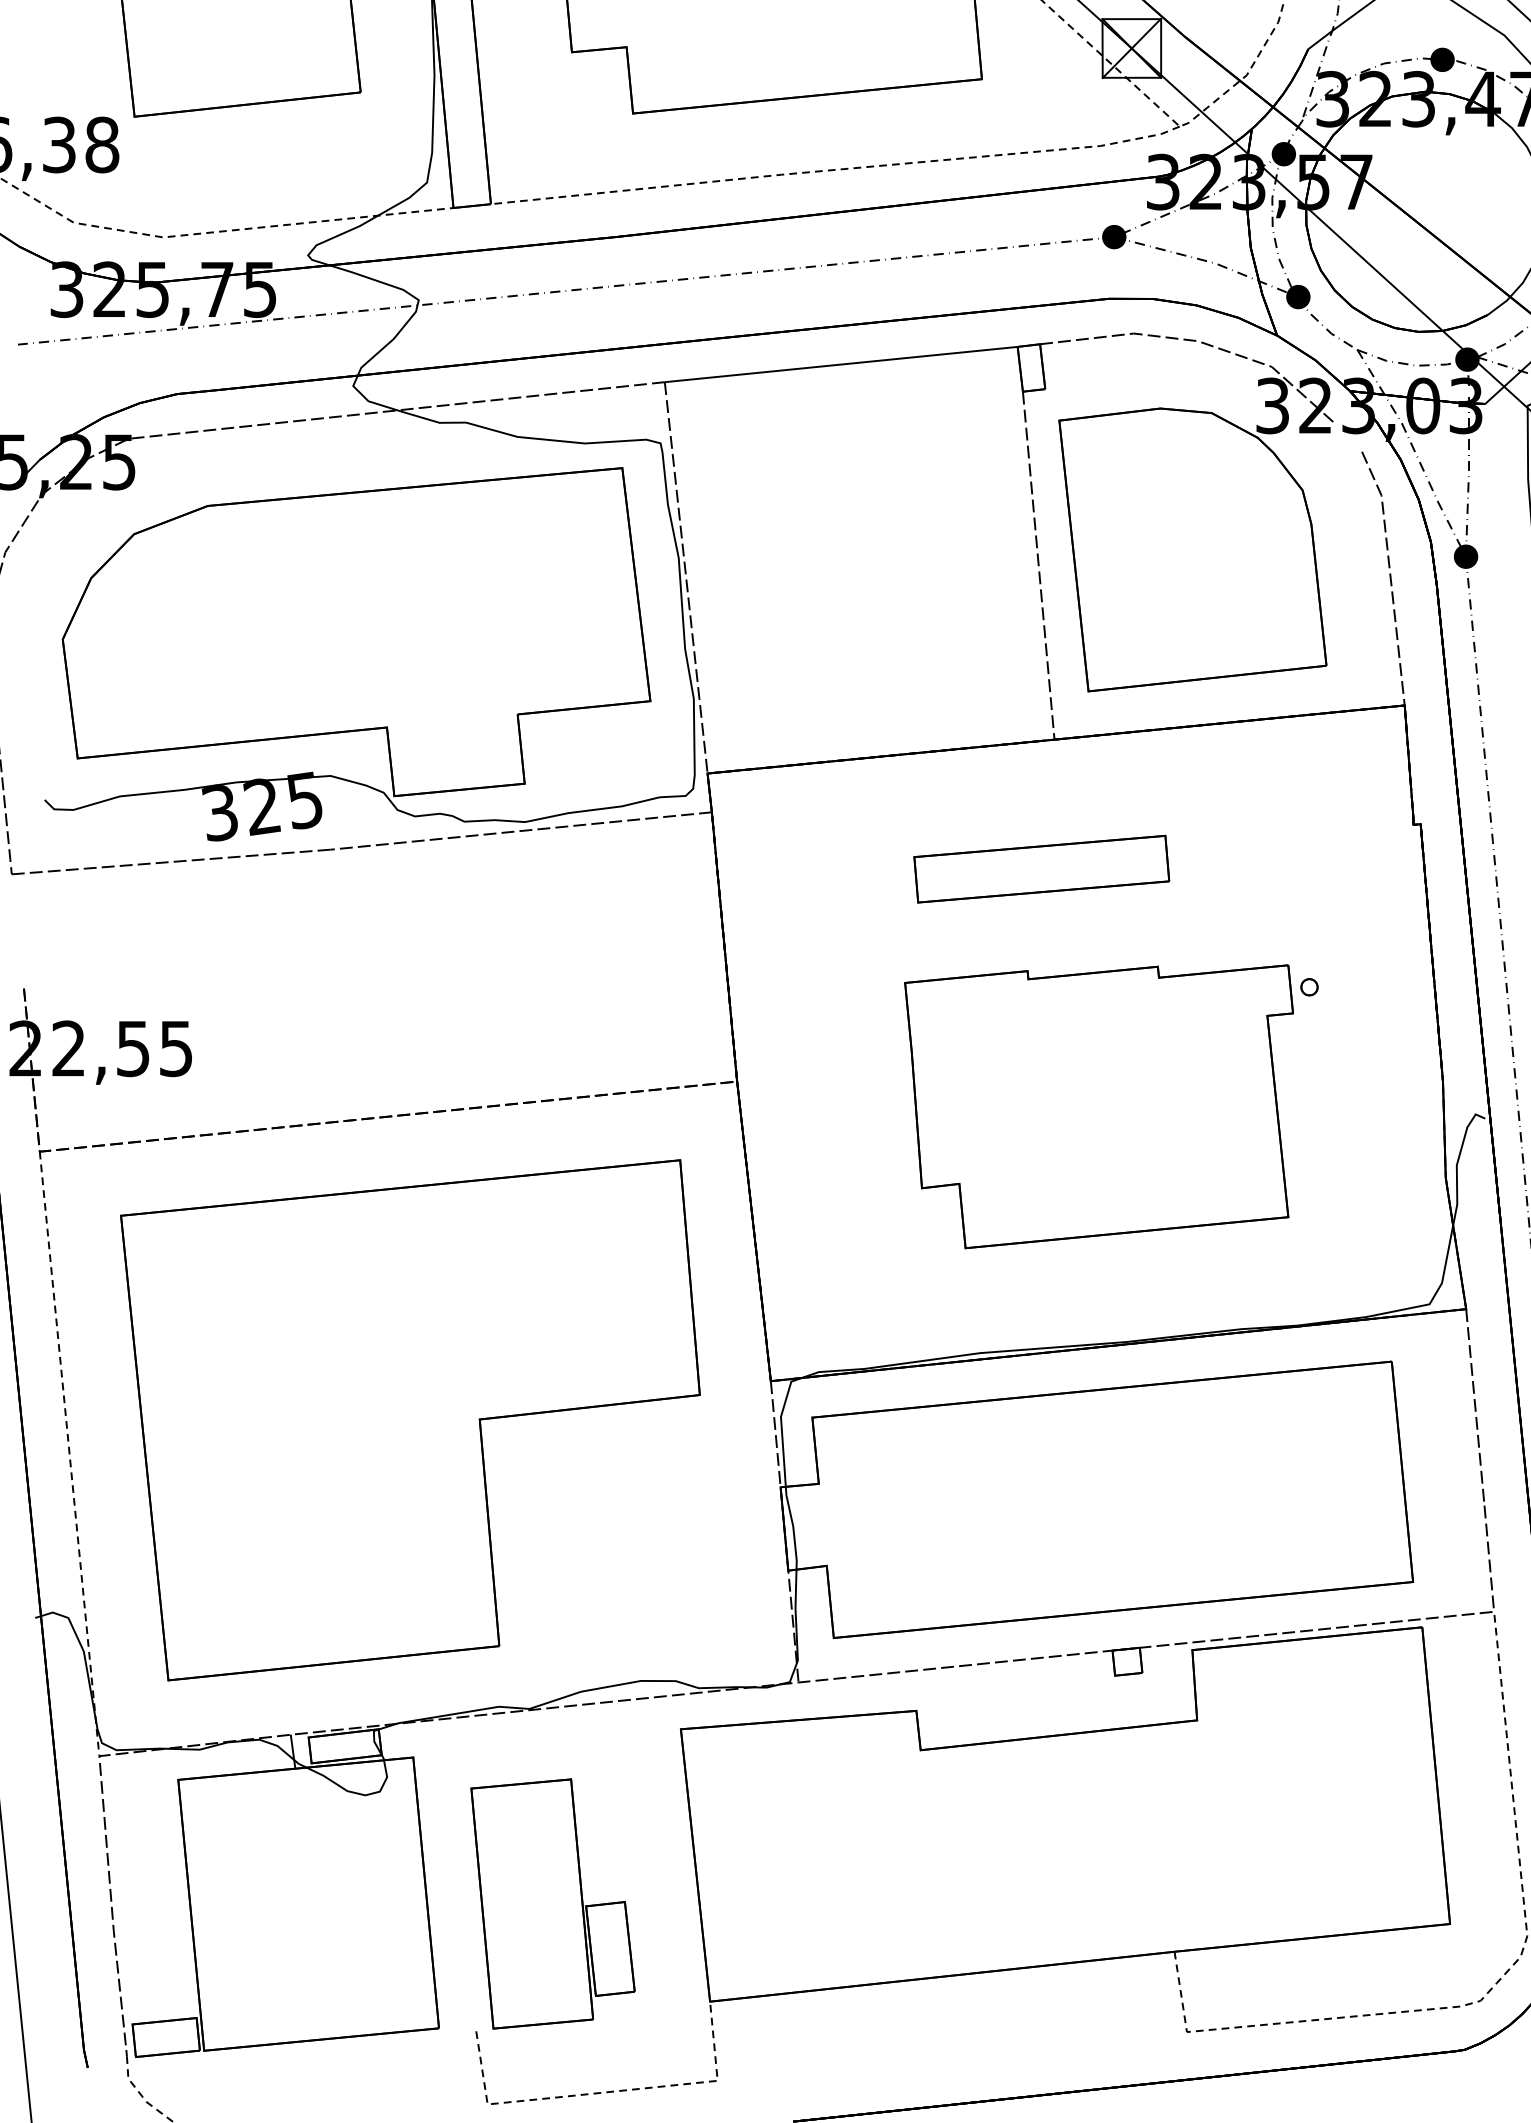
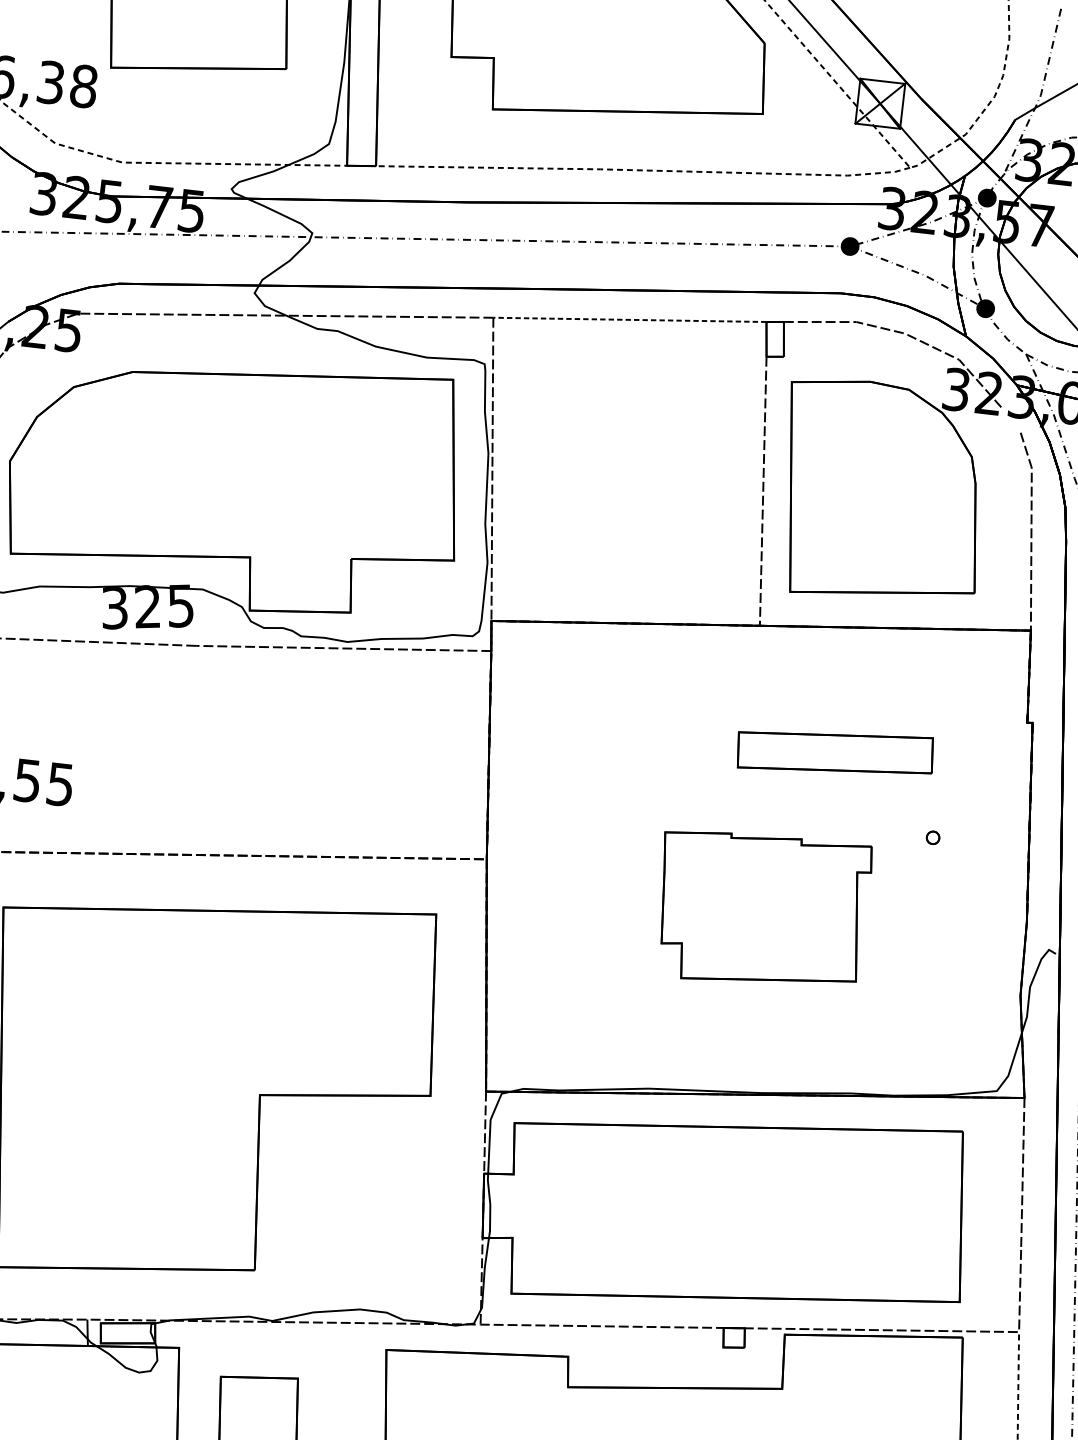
line: (840, 364) -> (629, 319), solid -> dashed
part: (1041, 868) -> (835, 752), moved
part: (1098, 1106) -> (761, 910), size x0.7

